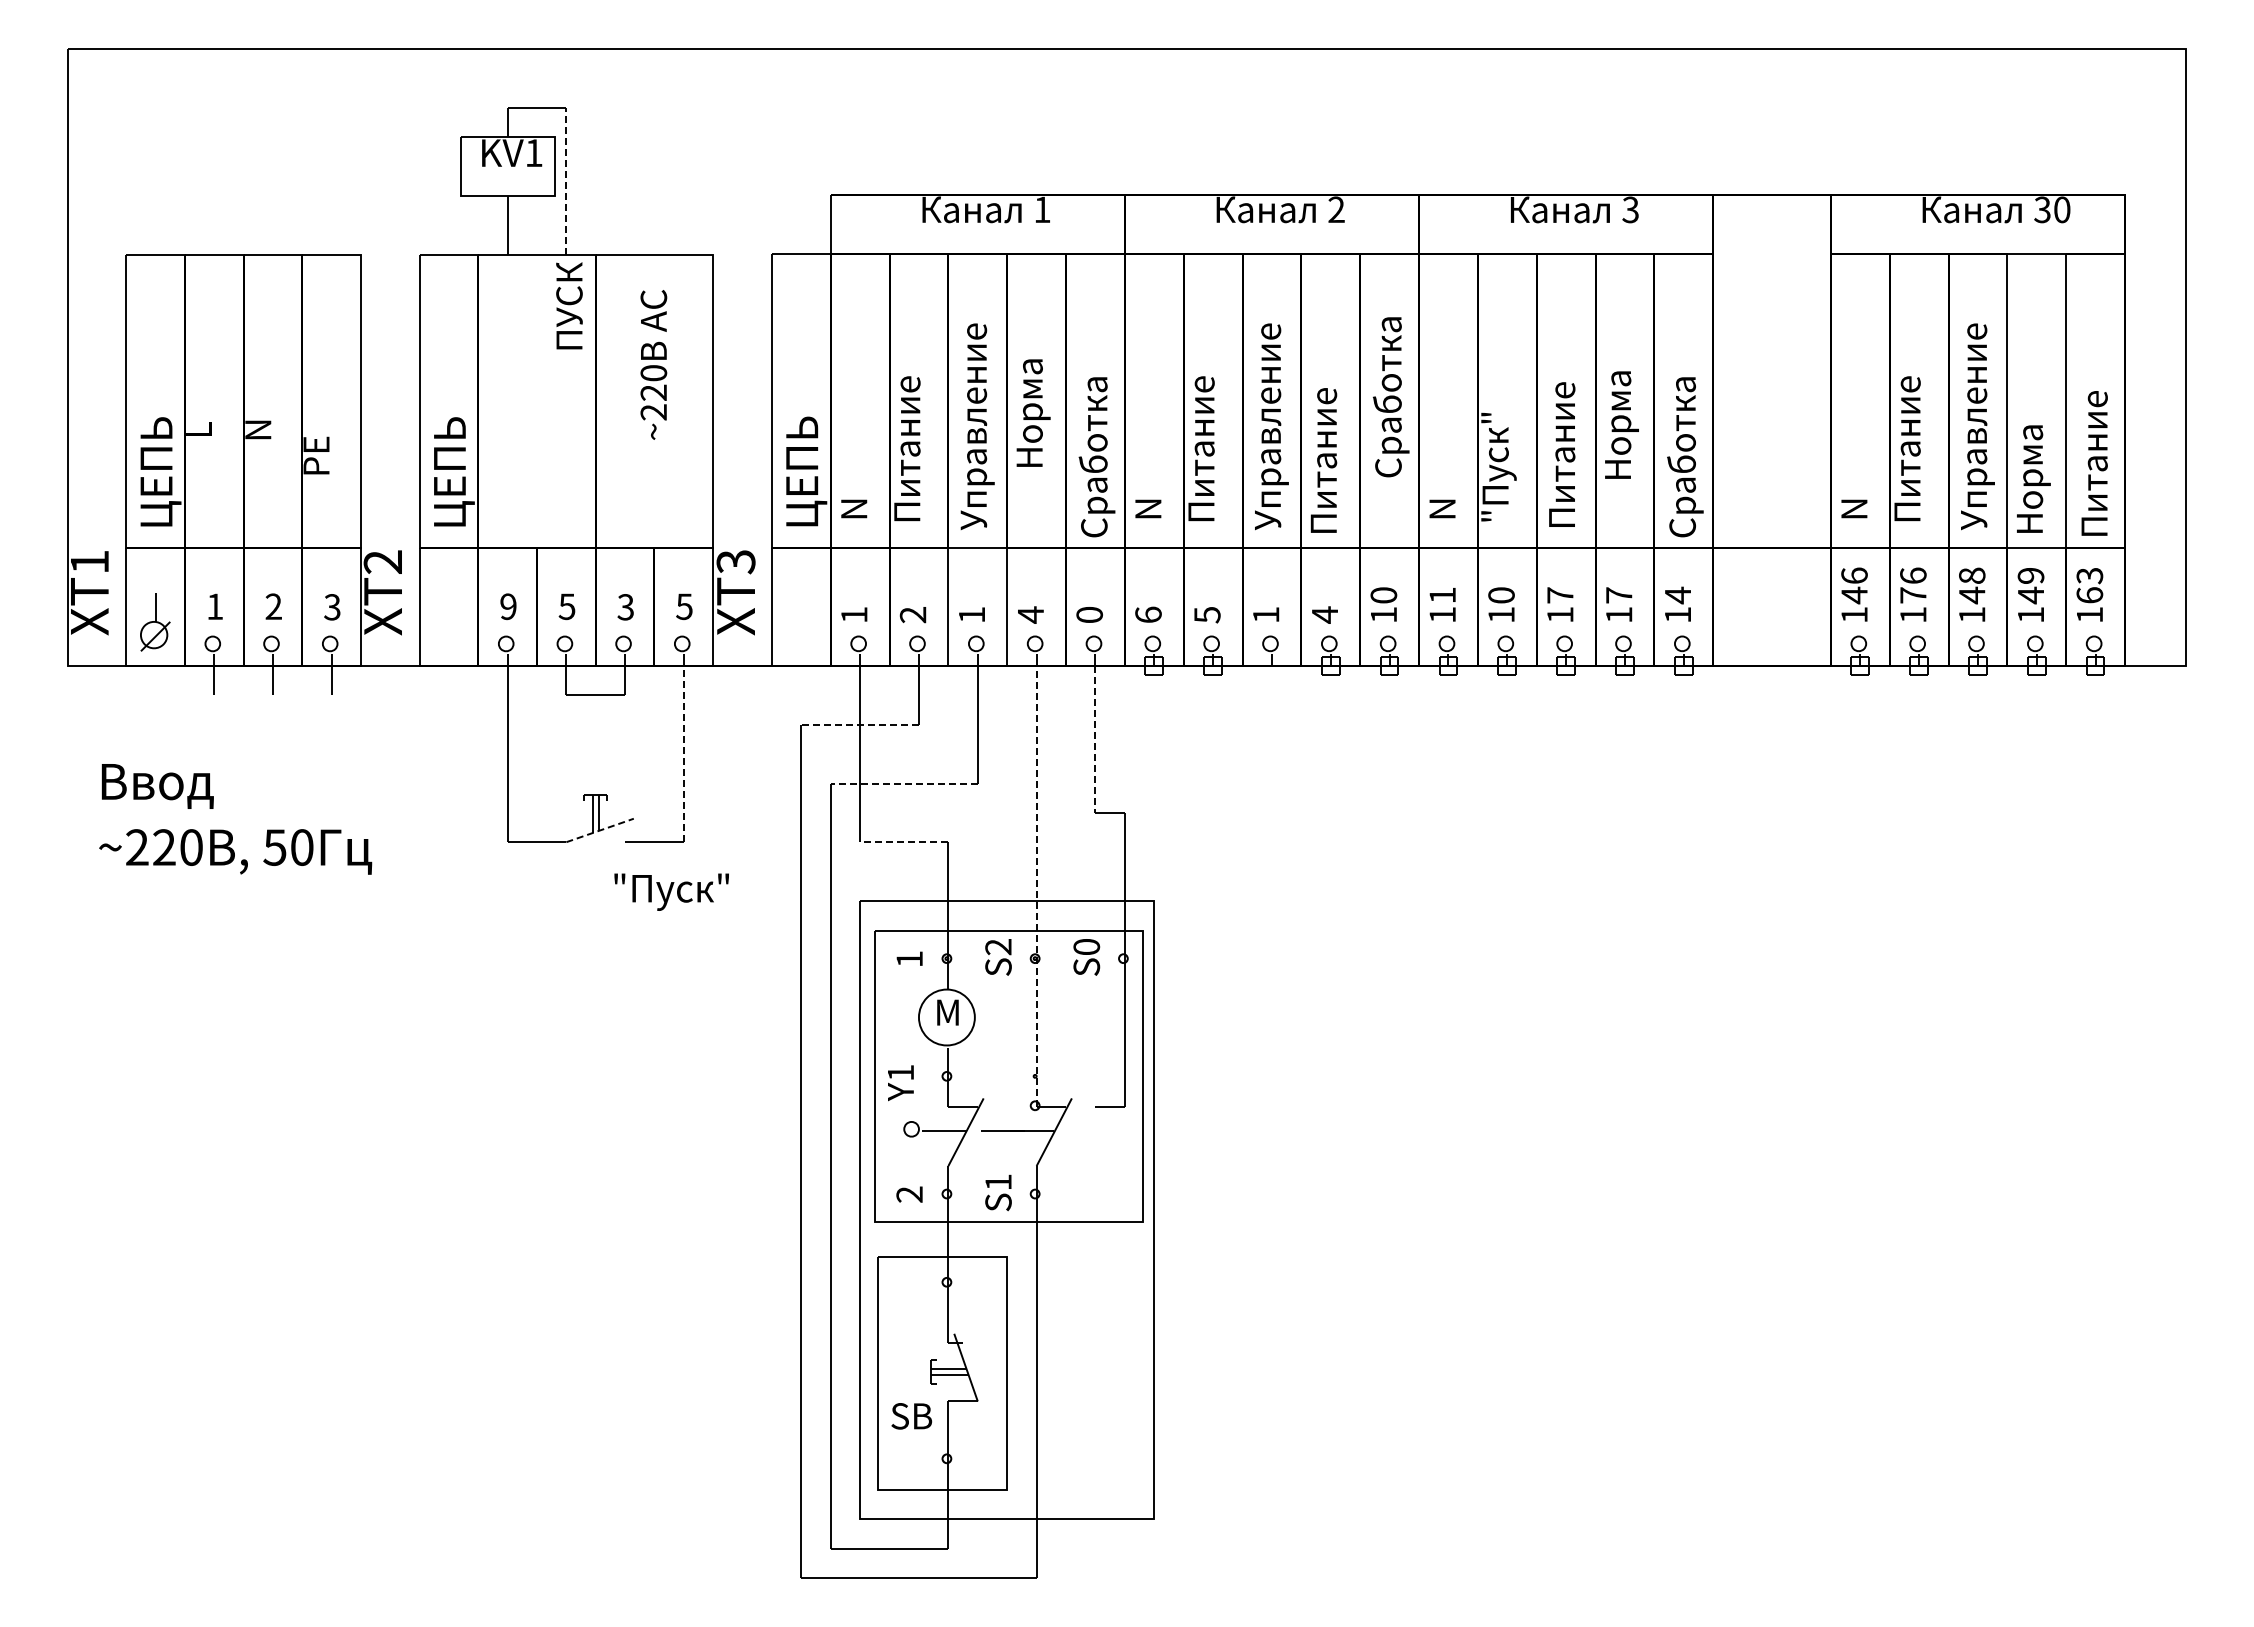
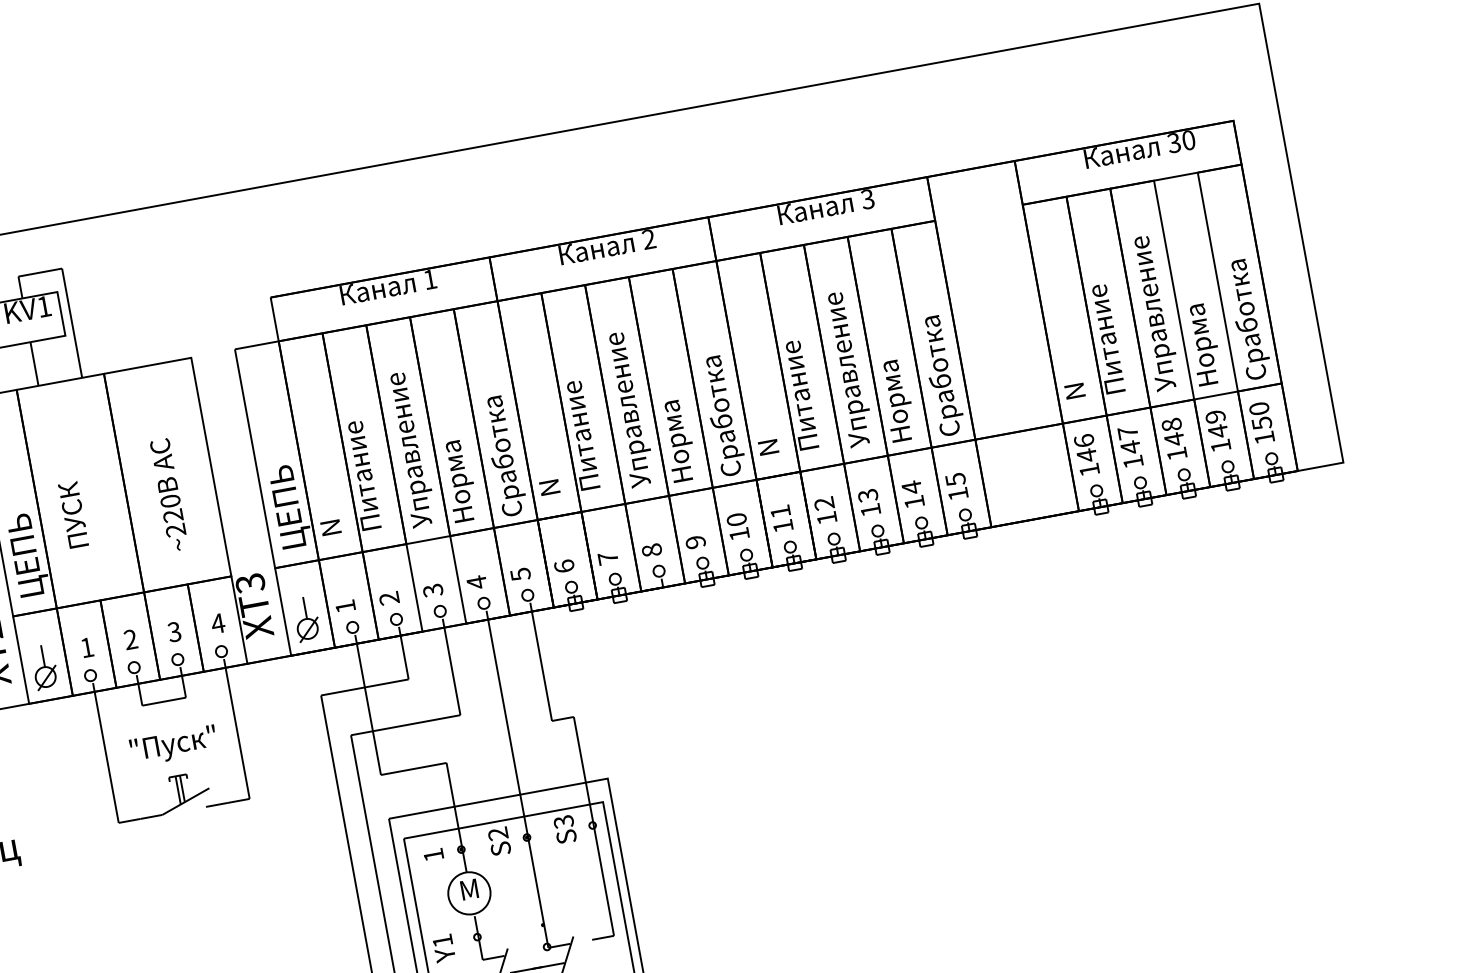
line: (566, 180) -> (72, 322), dashed -> solid
text: (569, 305) -> (73, 514), moved
text: (653, 364) -> (169, 494), moved
text: (1390, 397) -> (722, 416), moved
text: (1033, 412) -> (460, 480), moved
text: (1621, 424) -> (897, 400), moved
text: (1566, 426) -> (849, 369), Питание -> Управление
text: (1498, 448) -> (802, 394), "Пуск" -> Питание
text: (2096, 457) -> (1248, 319), Питание -> Сработка
text: (1327, 458) -> (676, 425), Питание -> Норма
text: (1913, 585) -> (1129, 440), 176 -> 147
text: (2089, 585) -> (1260, 416), 163 -> 150
text: (1501, 595) -> (824, 503), 10 -> 12
text: (1560, 595) -> (868, 495), 17 -> 13
text: (1619, 595) -> (912, 487), 17 -> 14
text: (1678, 595) -> (955, 479), 14 -> 15
text: (508, 606) -> (87, 647), 9 -> 1
text: (566, 606) -> (130, 639), 5 -> 2
text: (684, 606) -> (218, 623), 5 -> 4
text: (1089, 614) -> (520, 574), 0 -> 5
text: (1207, 614) -> (608, 558), 5 -> 7
text: (1266, 614) -> (652, 549), 1 -> 8
text: (1324, 614) -> (695, 542), 4 -> 9
text: (971, 615) -> (432, 590), 1 -> 3
part: (800, 621) -> (306, 618), added
part: (448, 622) -> (44, 667), added
line: (860, 724) -> (365, 687), dashed -> solid
line: (1095, 739) -> (541, 666), dashed -> solid
line: (683, 753) -> (237, 732), dashed -> solid
line: (904, 783) -> (405, 725), dashed -> solid
line: (600, 830) -> (186, 801), dashed -> solid
line: (903, 842) -> (413, 769), dashed -> solid
line: (1036, 886) -> (518, 783), dashed -> solid
text: (671, 891) -> (173, 745), moved
text: (1086, 947) -> (563, 822), S0 -> S3

